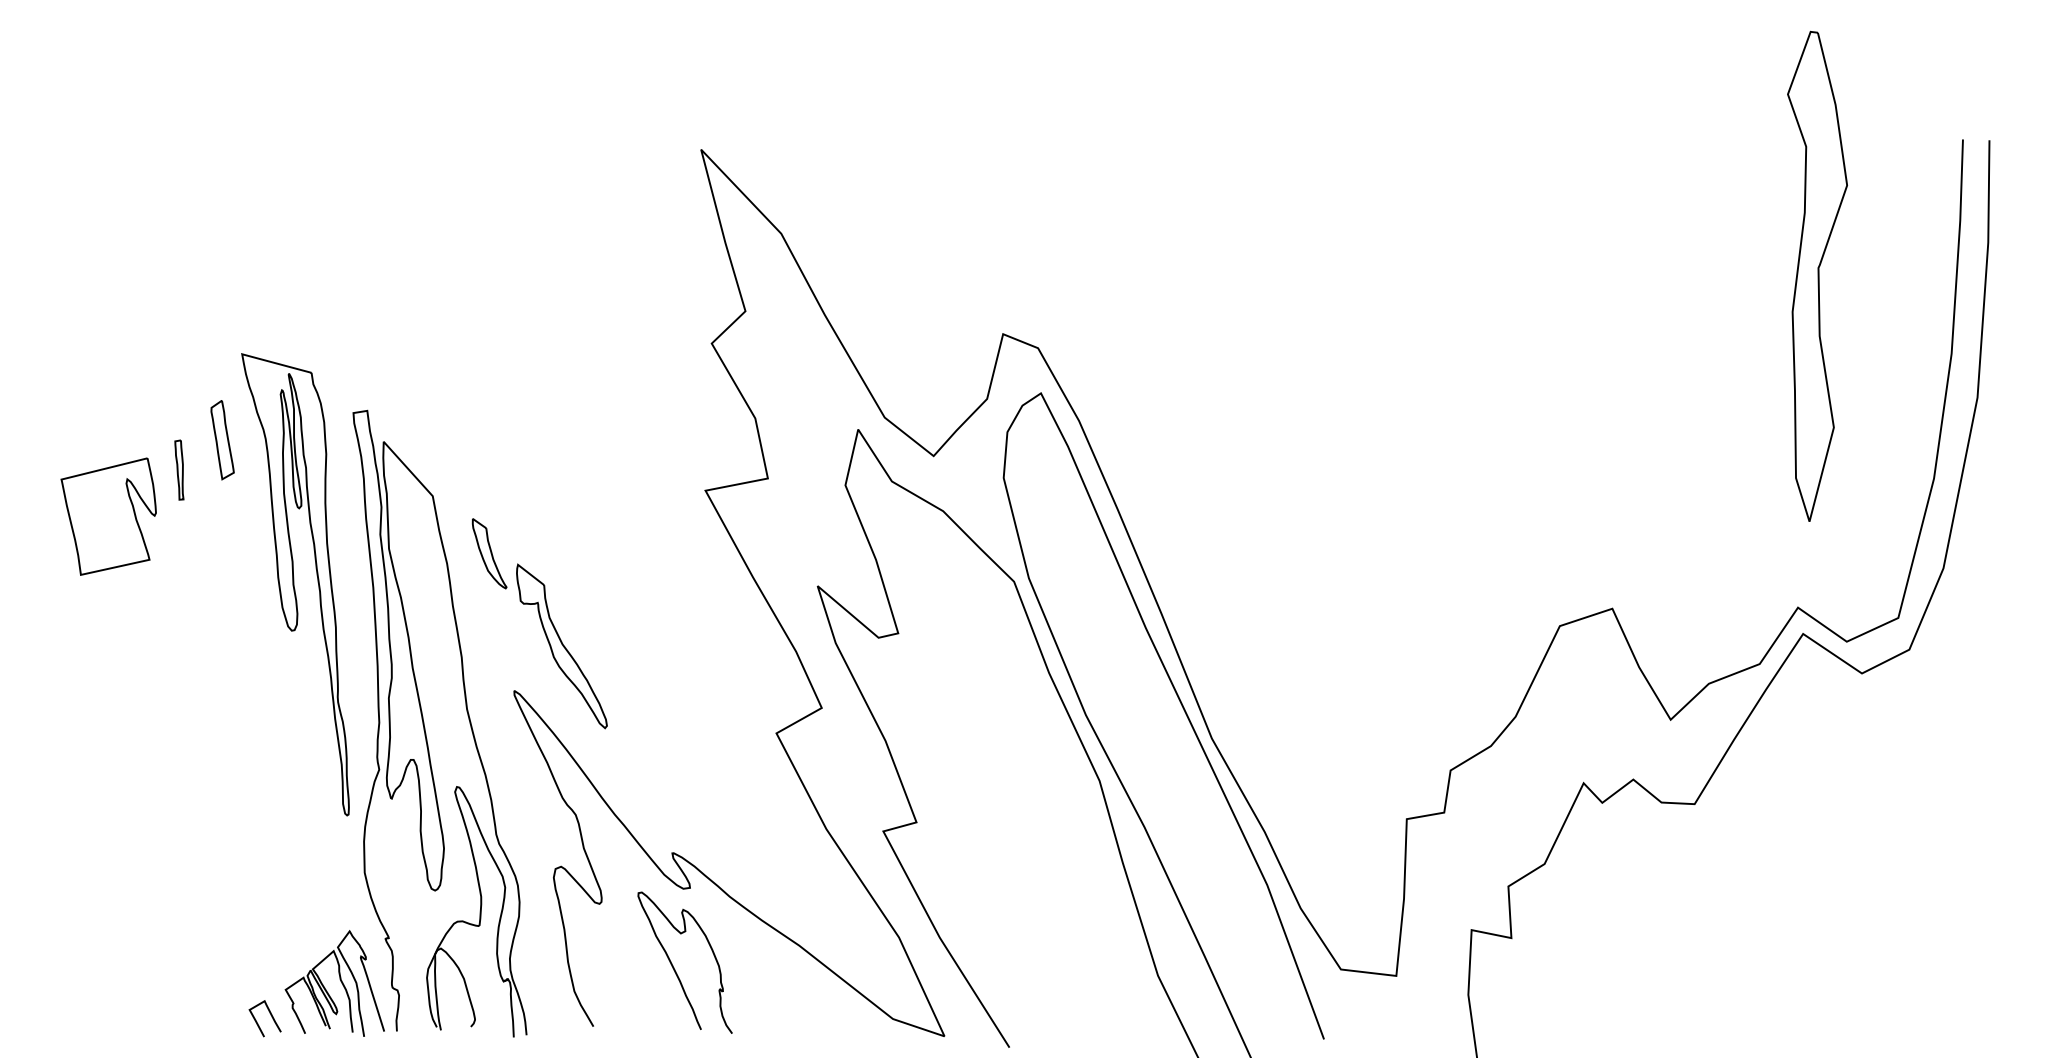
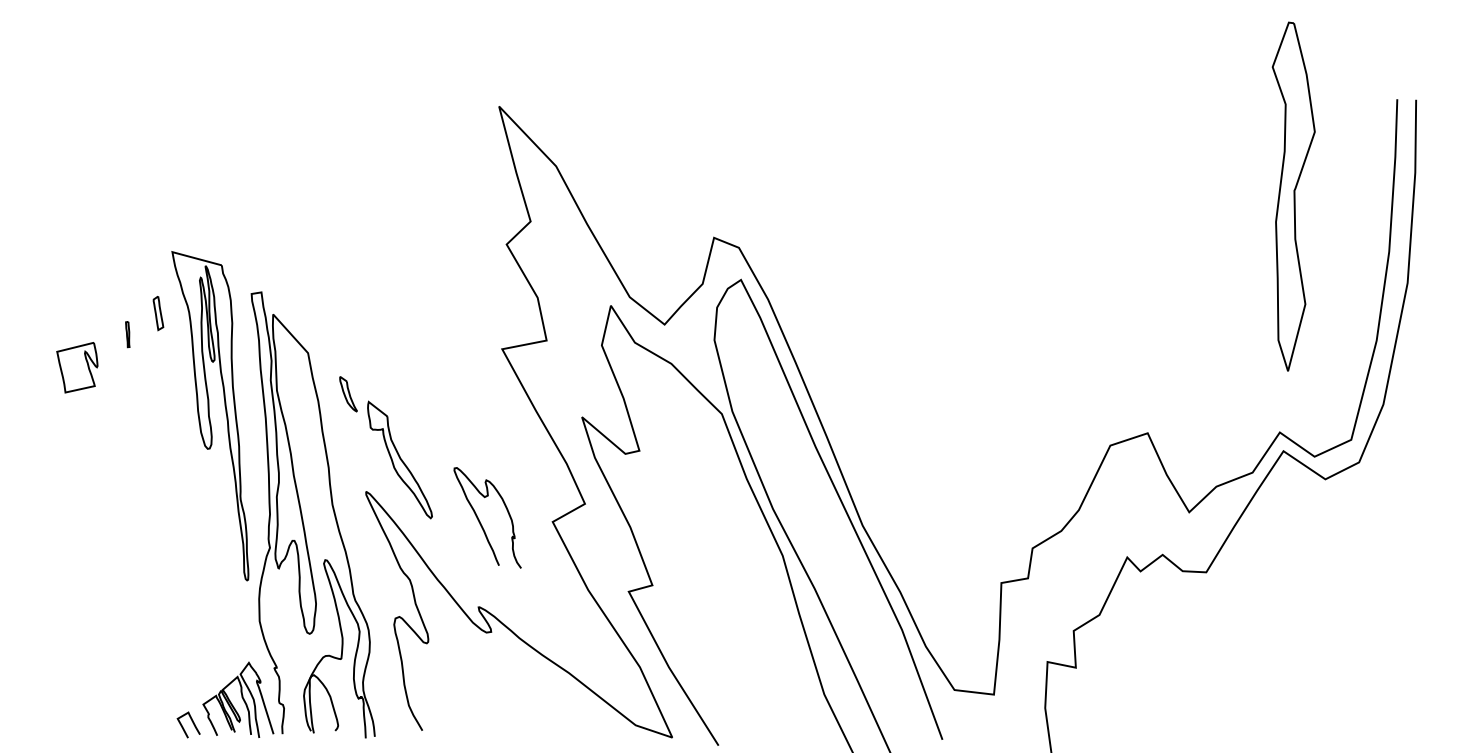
part: (222, 440) -> (158, 313), size x0.6
part: (179, 469) -> (127, 334), size x0.6
part: (108, 516) -> (77, 367), size x0.6
part: (489, 553) -> (348, 393), size x0.7
curve: (674, 967) -> (480, 521), moved

